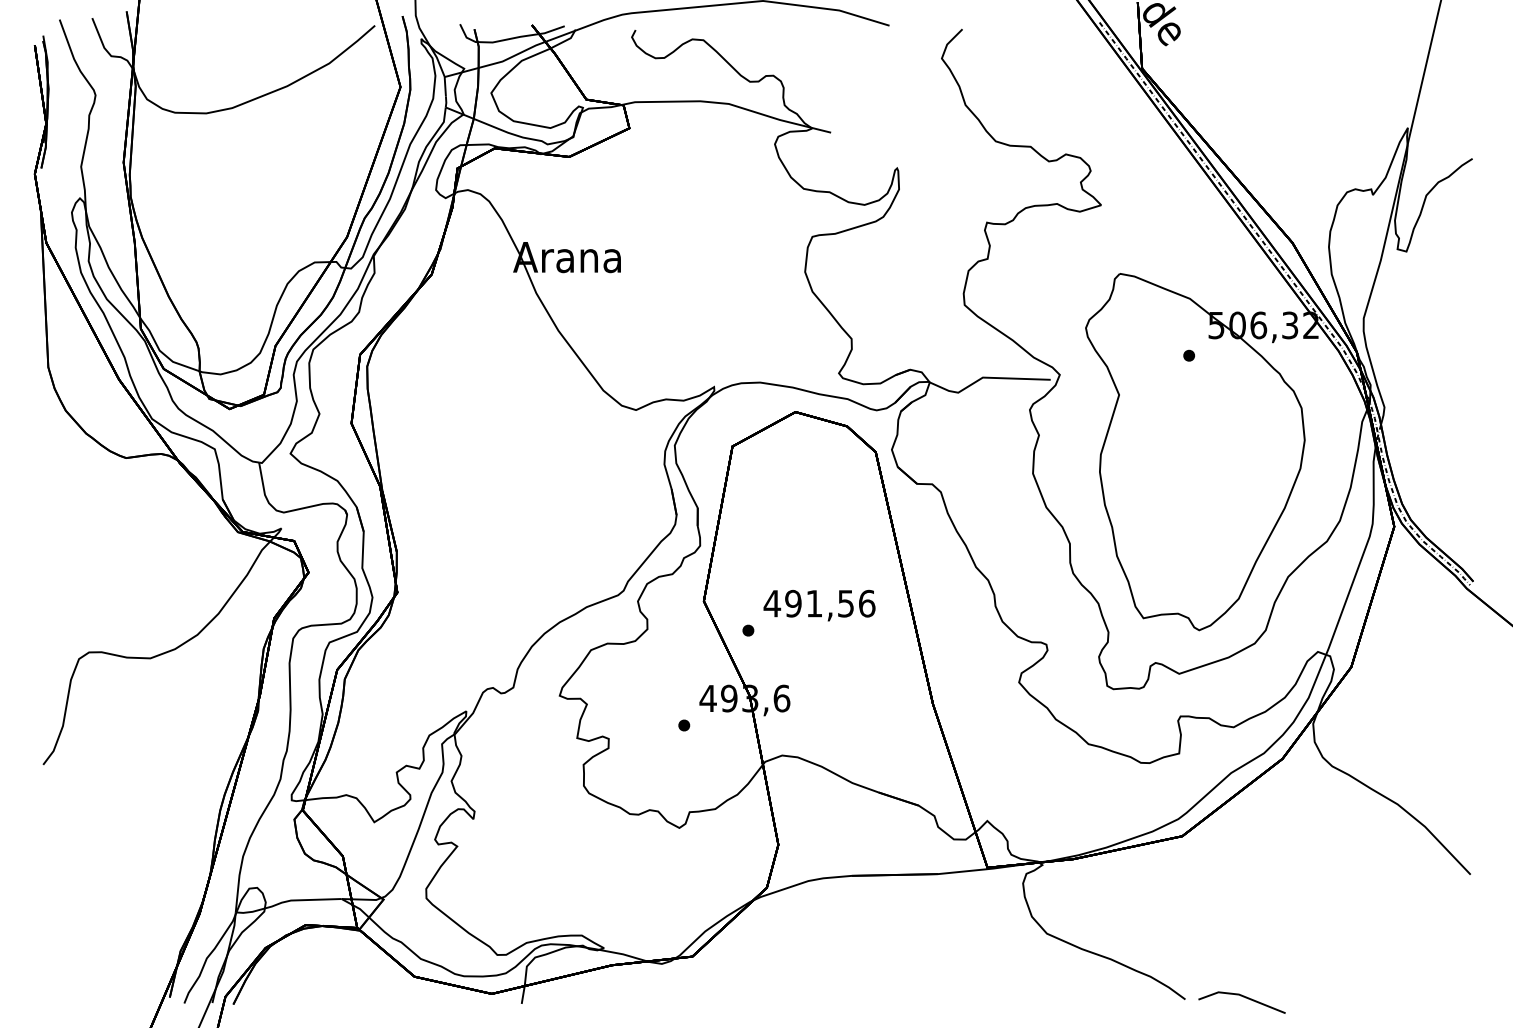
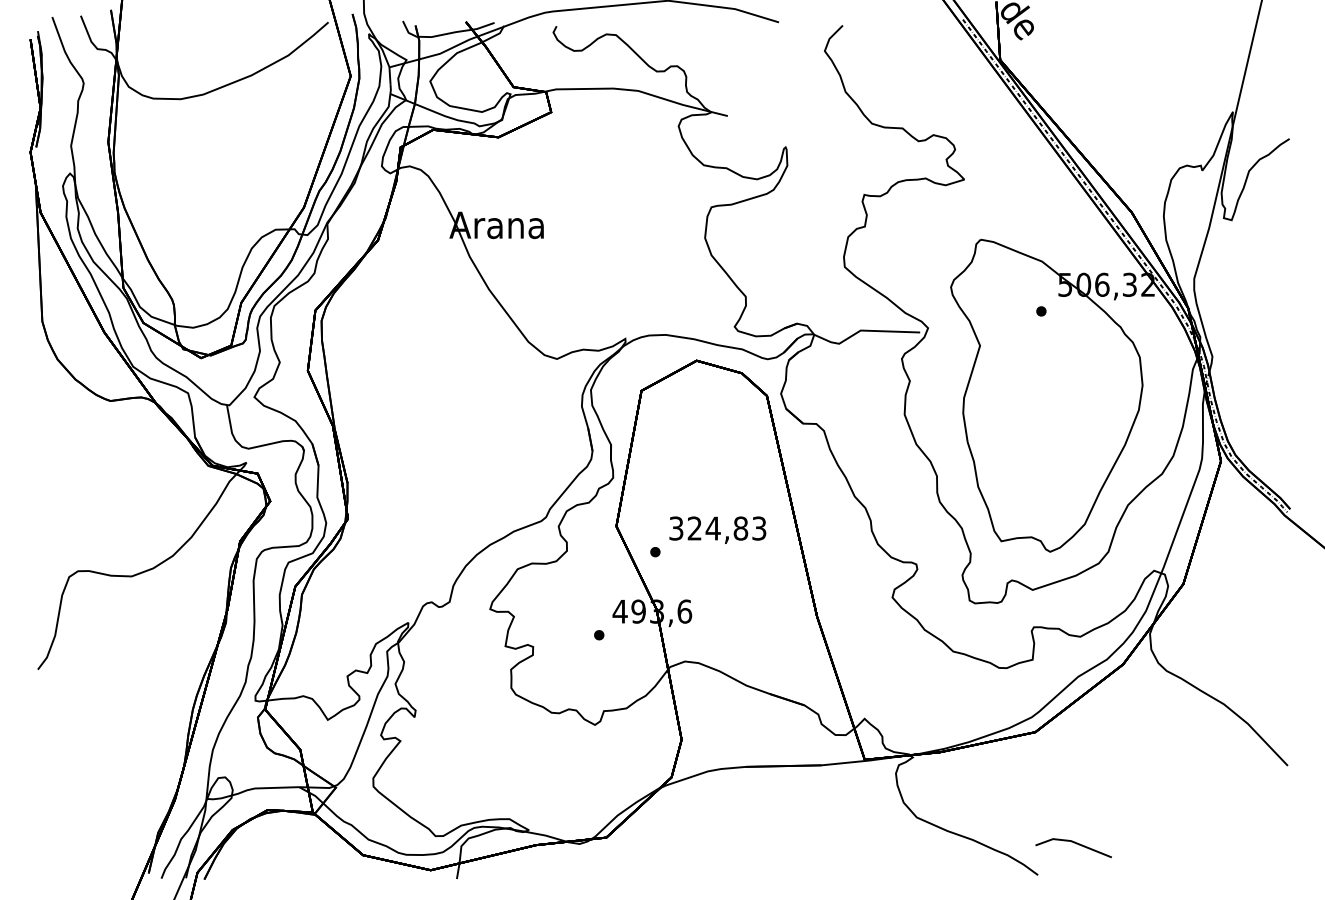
text: (819, 603) -> (717, 528), 491,56 -> 324,83
line: (1243, 997) -> (1074, 843), moved

